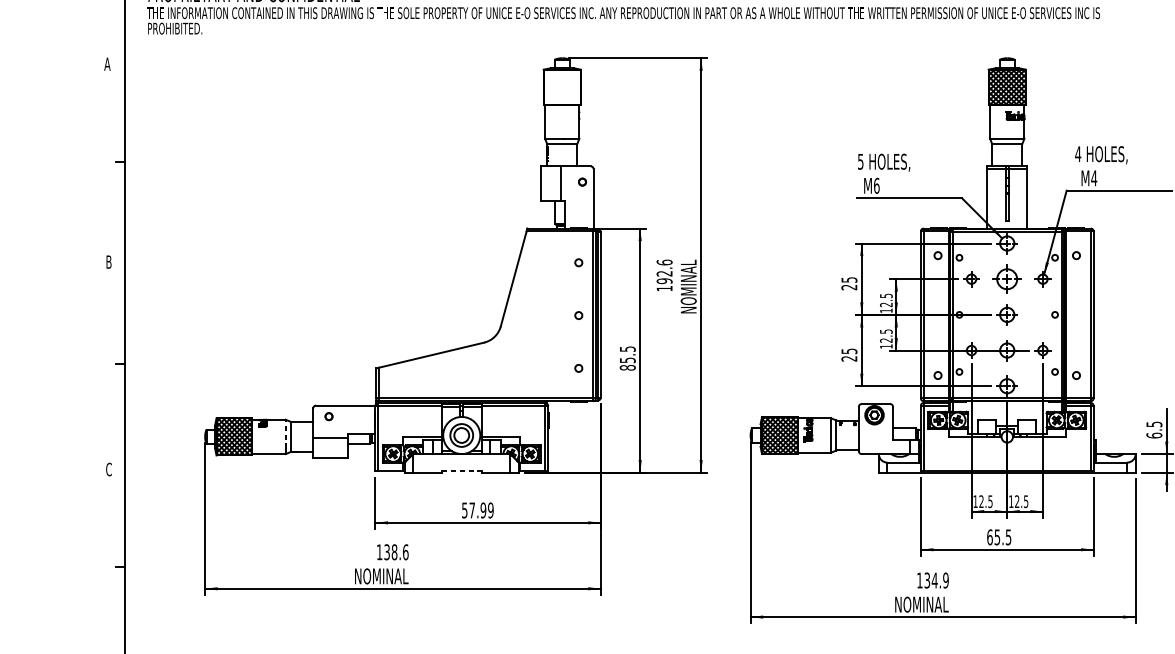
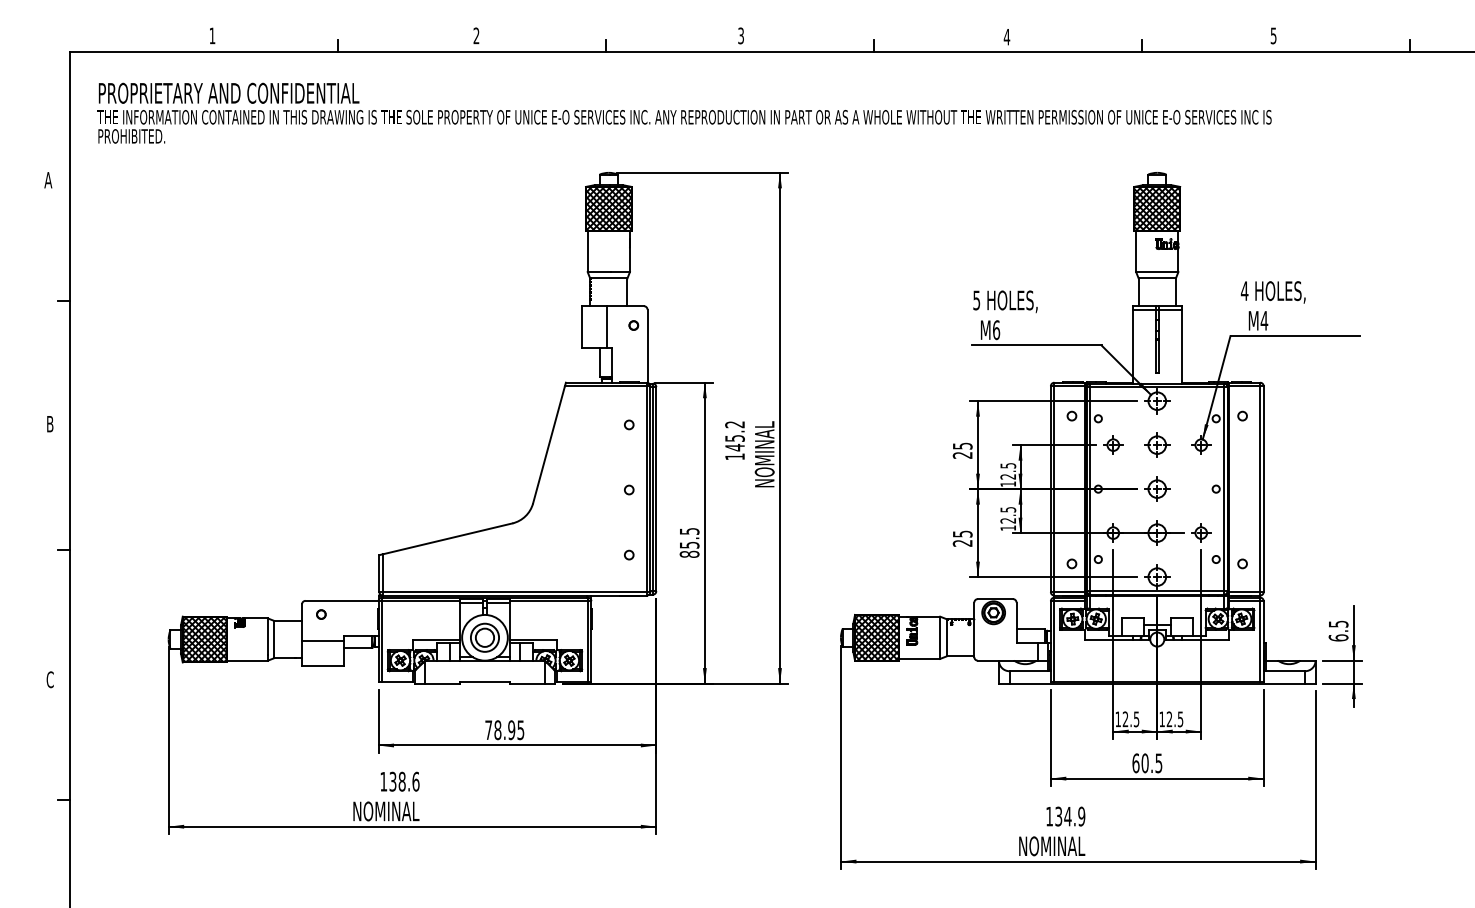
hatch: (561, 87) -> (608, 208), added
text: (664, 272) -> (734, 436), 192.6 -> 145.2
part: (1007, 278) -> (1157, 444), size x0.71
line: (285, 434) -> (267, 636), dashed -> solid
line: (461, 470) -> (484, 681), dashed -> solid
text: (477, 510) -> (504, 730), 57.99 -> 78.95
text: (996, 537) -> (1144, 763), 65.5 -> 60.5

